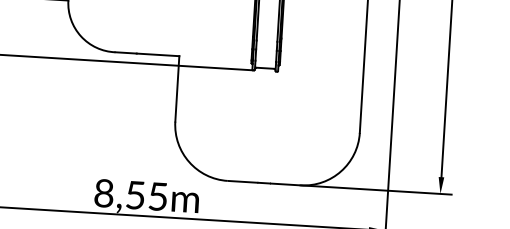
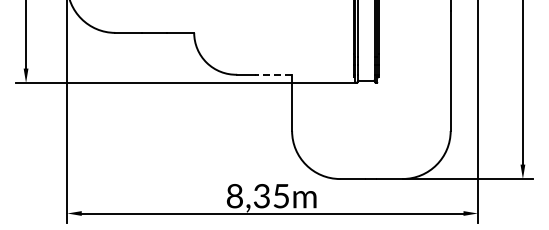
line: (157, 54) -> (273, 74), solid -> dashed
text: (135, 195) -> (261, 196), 8,55m -> 8,35m

